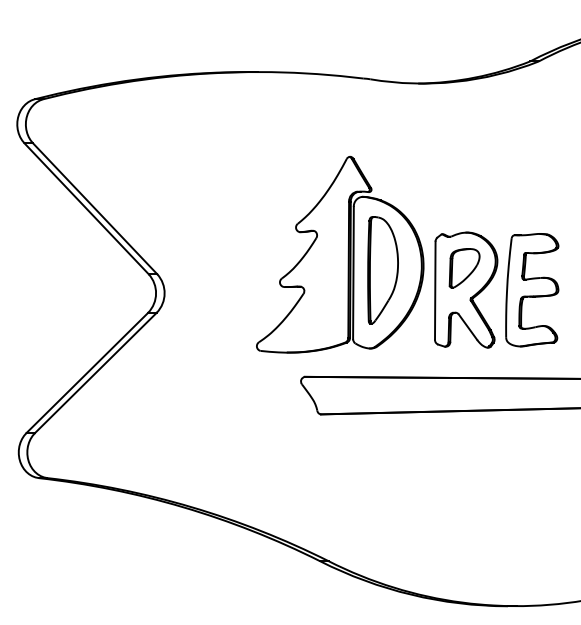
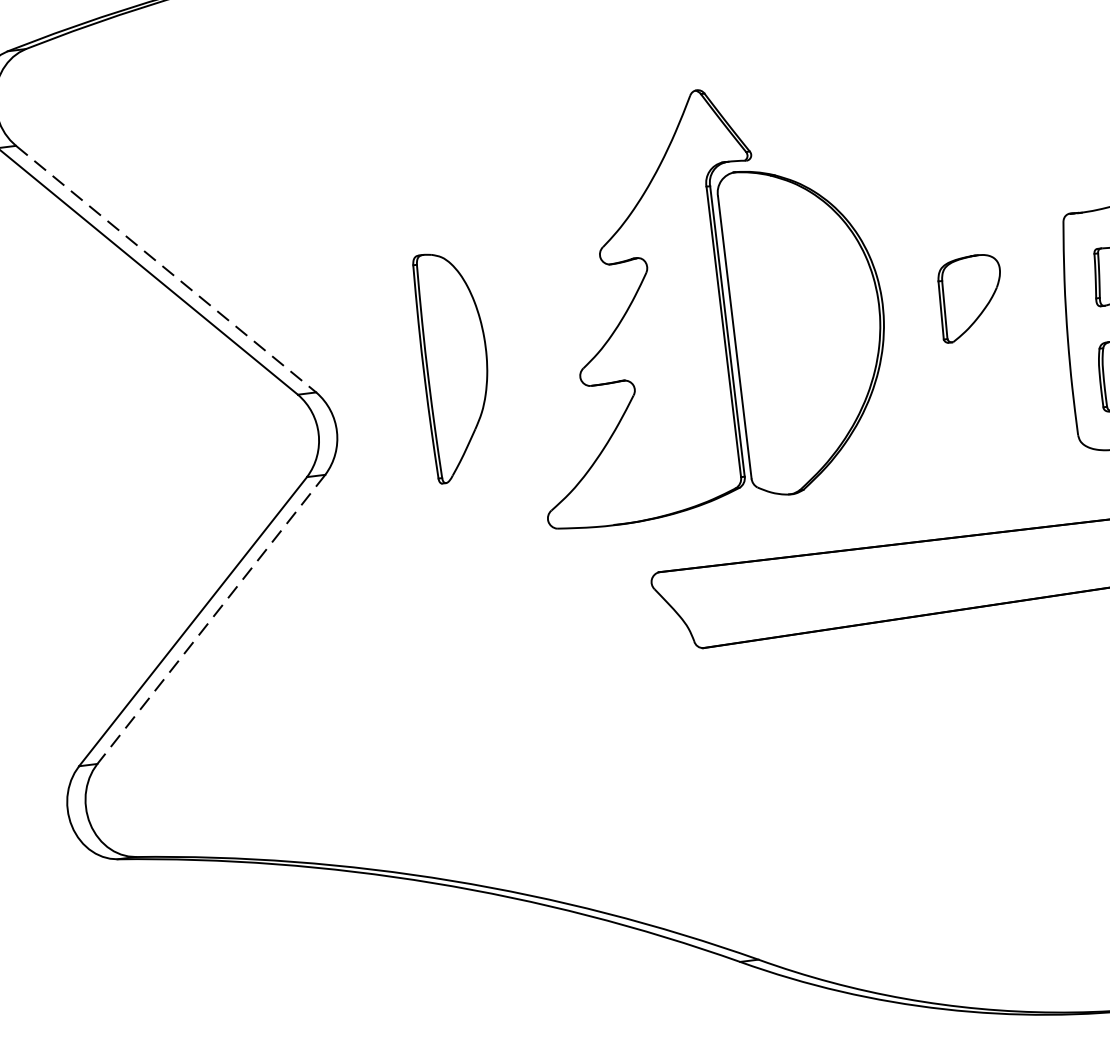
line: (95, 209) -> (166, 270), solid -> dashed
part: (382, 270) -> (454, 367), moved
part: (466, 289) -> (980, 342), removed
line: (95, 372) -> (210, 618), solid -> dashed

